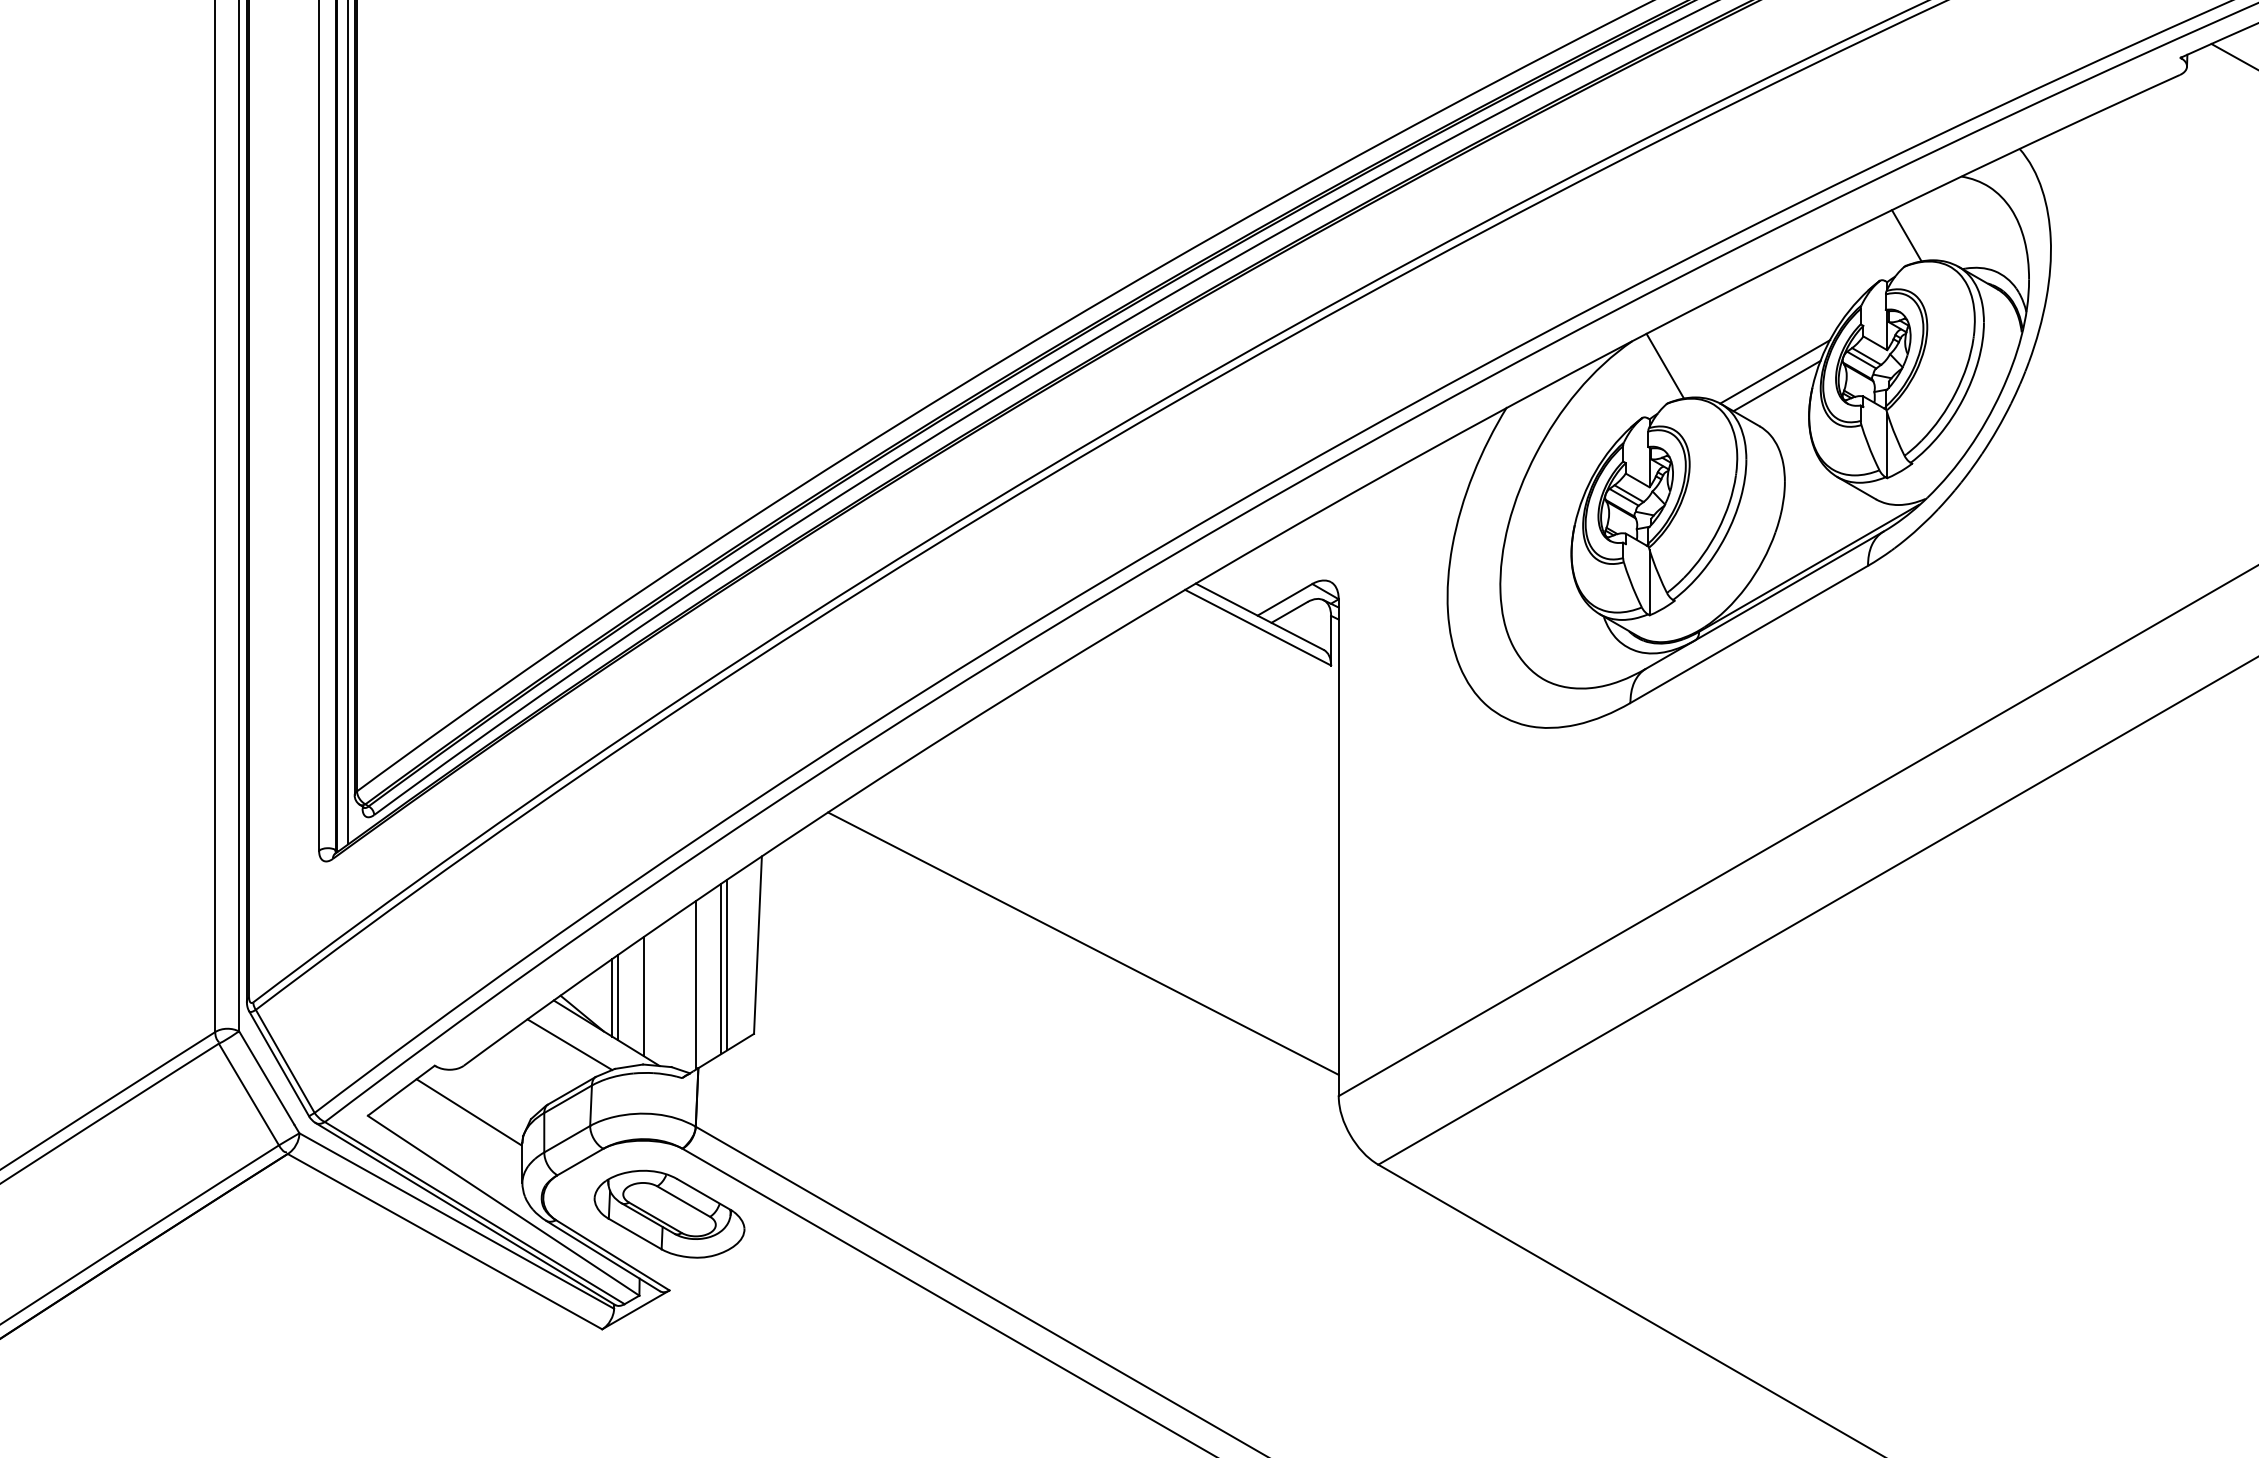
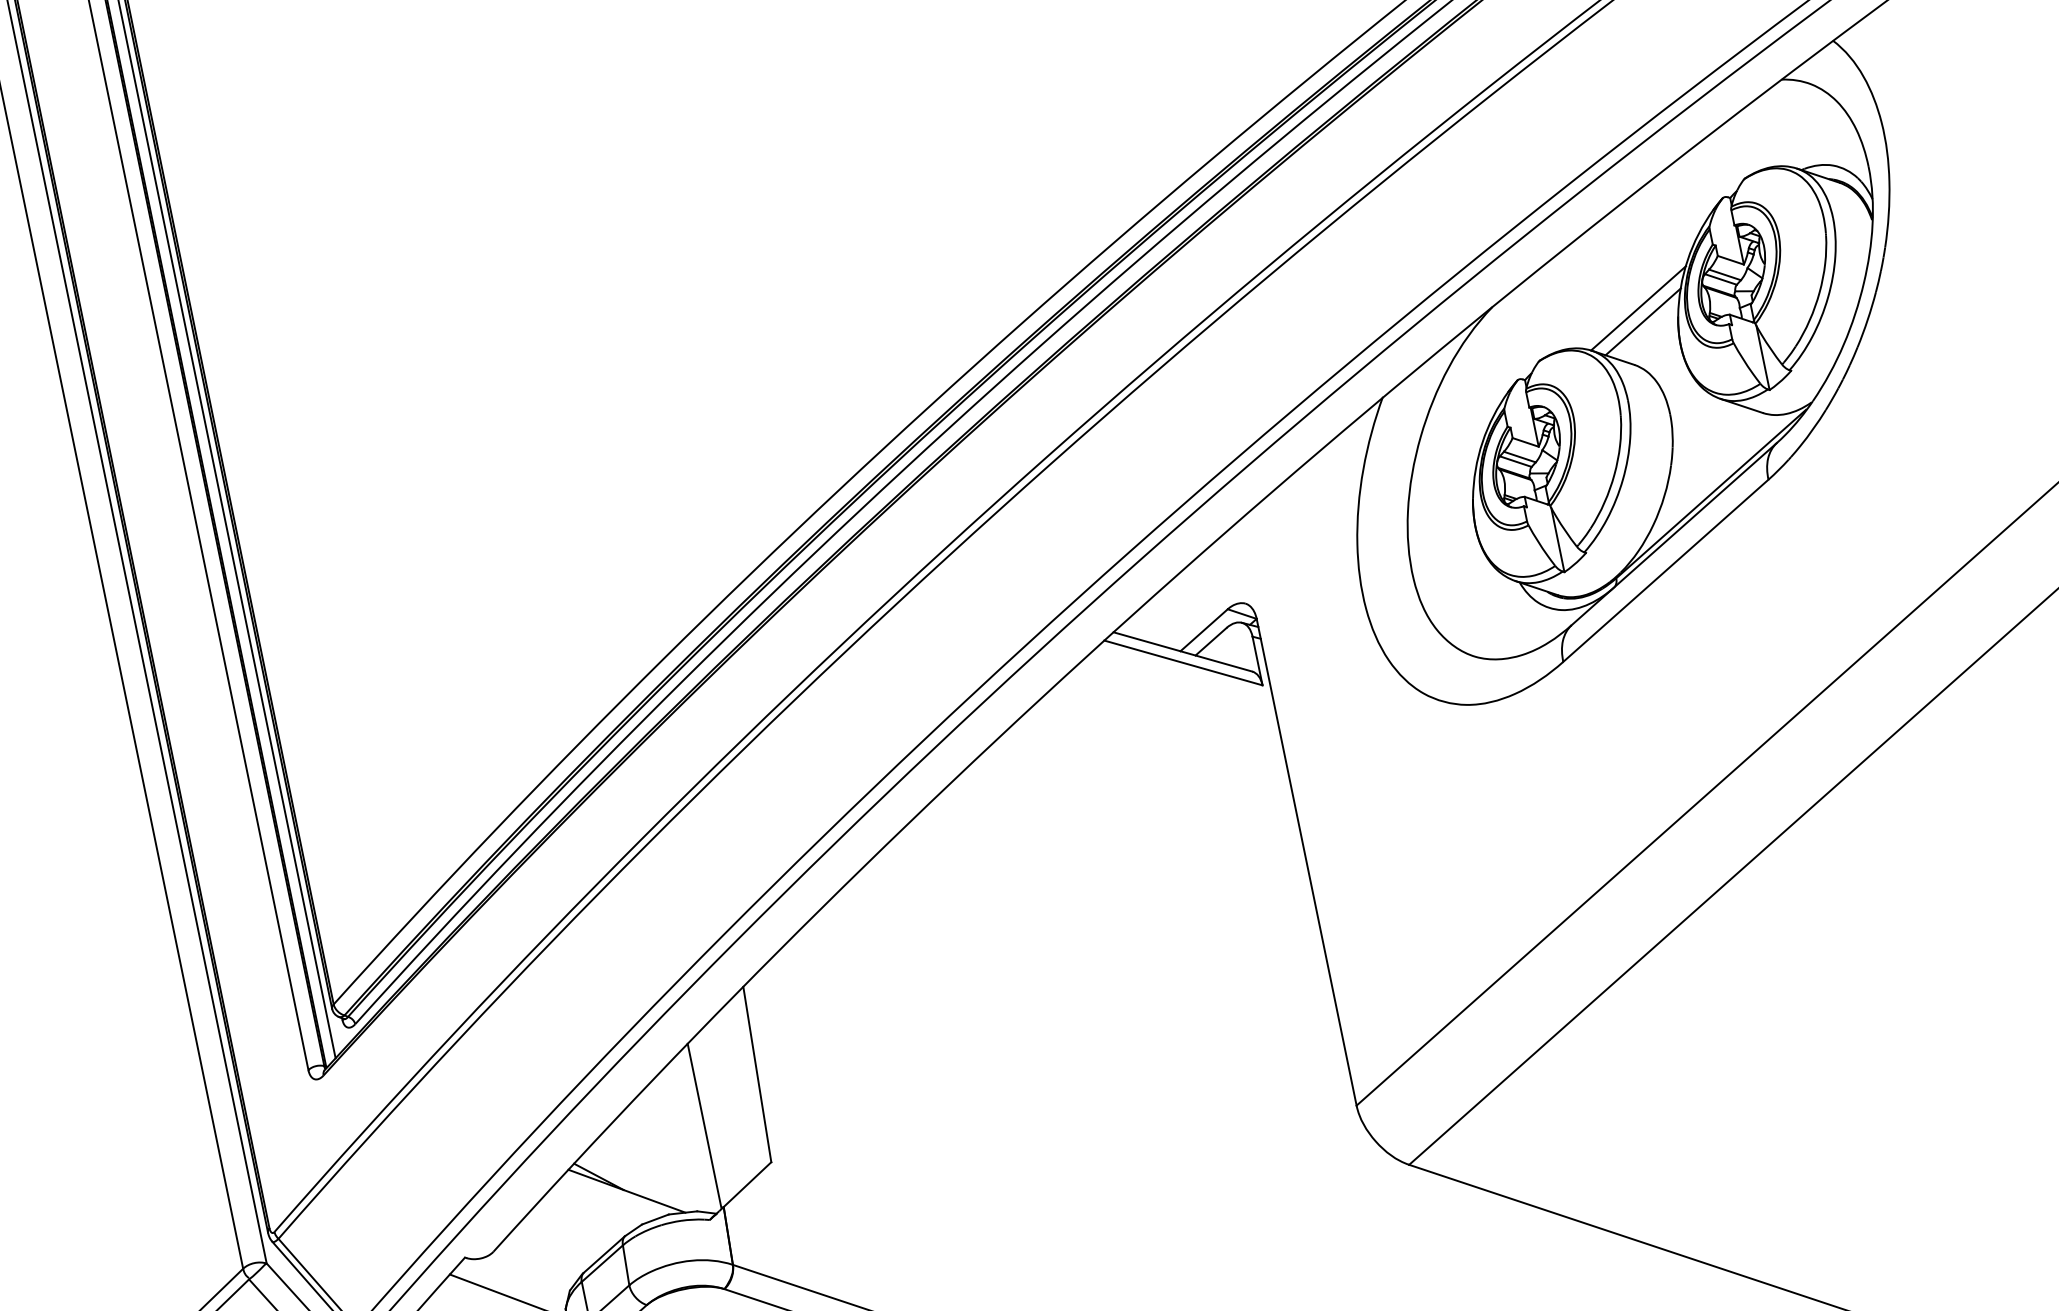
line: (1906, 235) -> (1739, 148), removed
line: (1665, 365) -> (1529, 324), removed
line: (1083, 943) -> (1075, 1007), removed
line: (726, 964) -> (730, 1099), removed
line: (721, 968) -> (726, 1104), removed
line: (643, 996) -> (655, 1147), removed
line: (612, 997) -> (625, 1155), removed
line: (617, 997) -> (630, 1154), removed
line: (569, 1044) -> (592, 1209), removed

